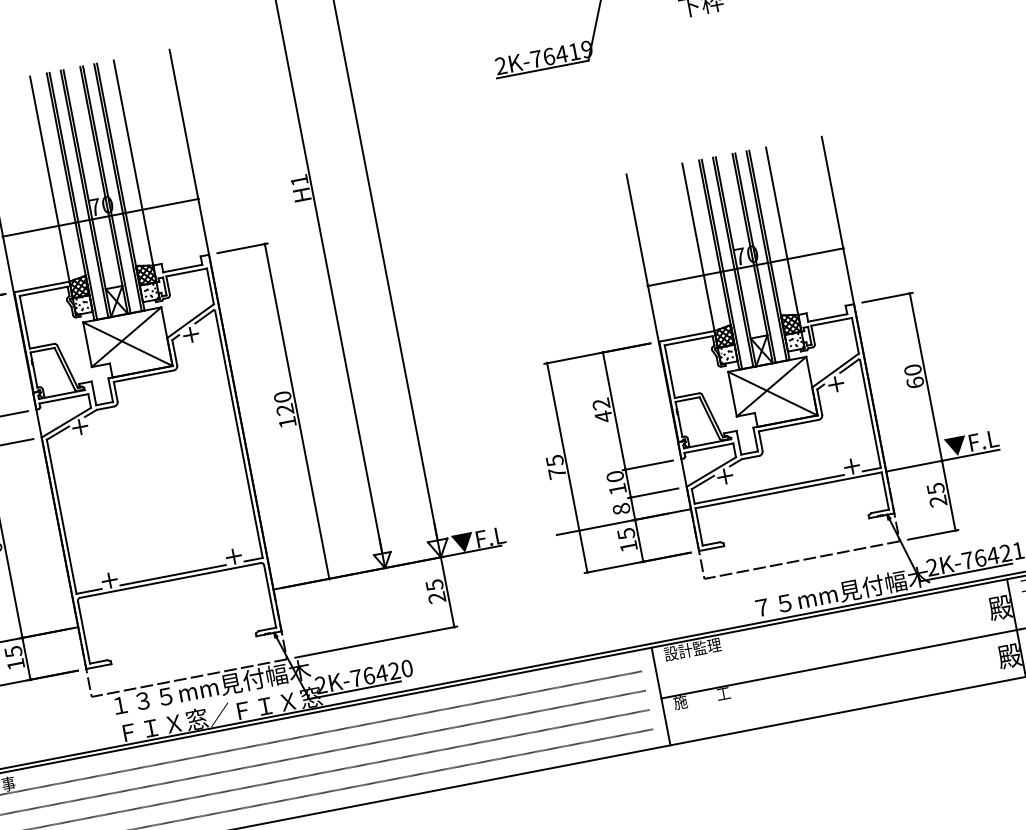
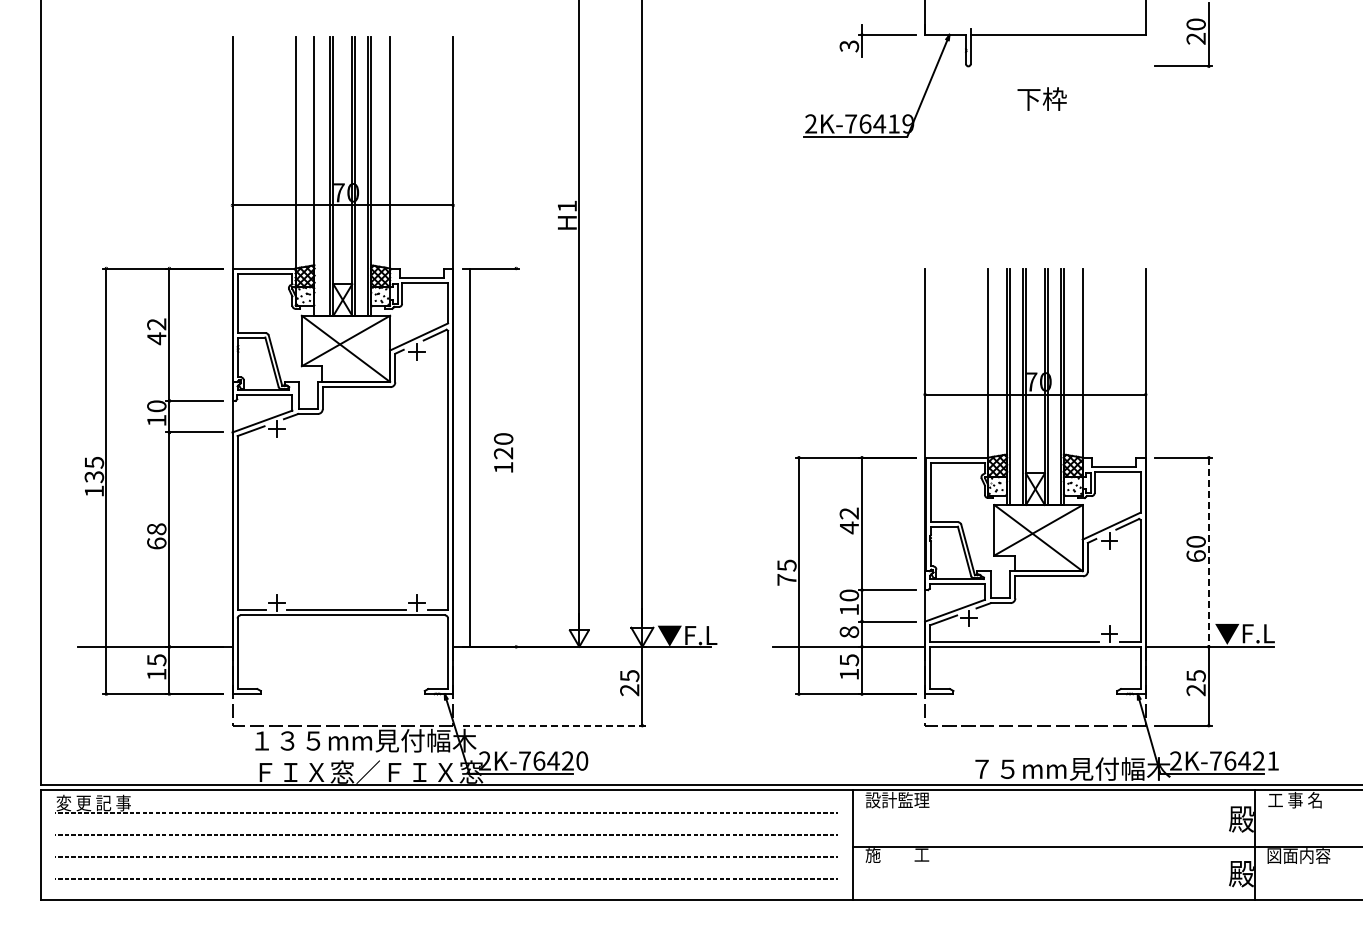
line: (73, 195) -> (317, 175), removed
line: (925, 377) -> (1208, 552), solid -> dashed
line: (297, 411) -> (470, 457), moved
line: (376, 641) -> (554, 725), solid -> dashed

